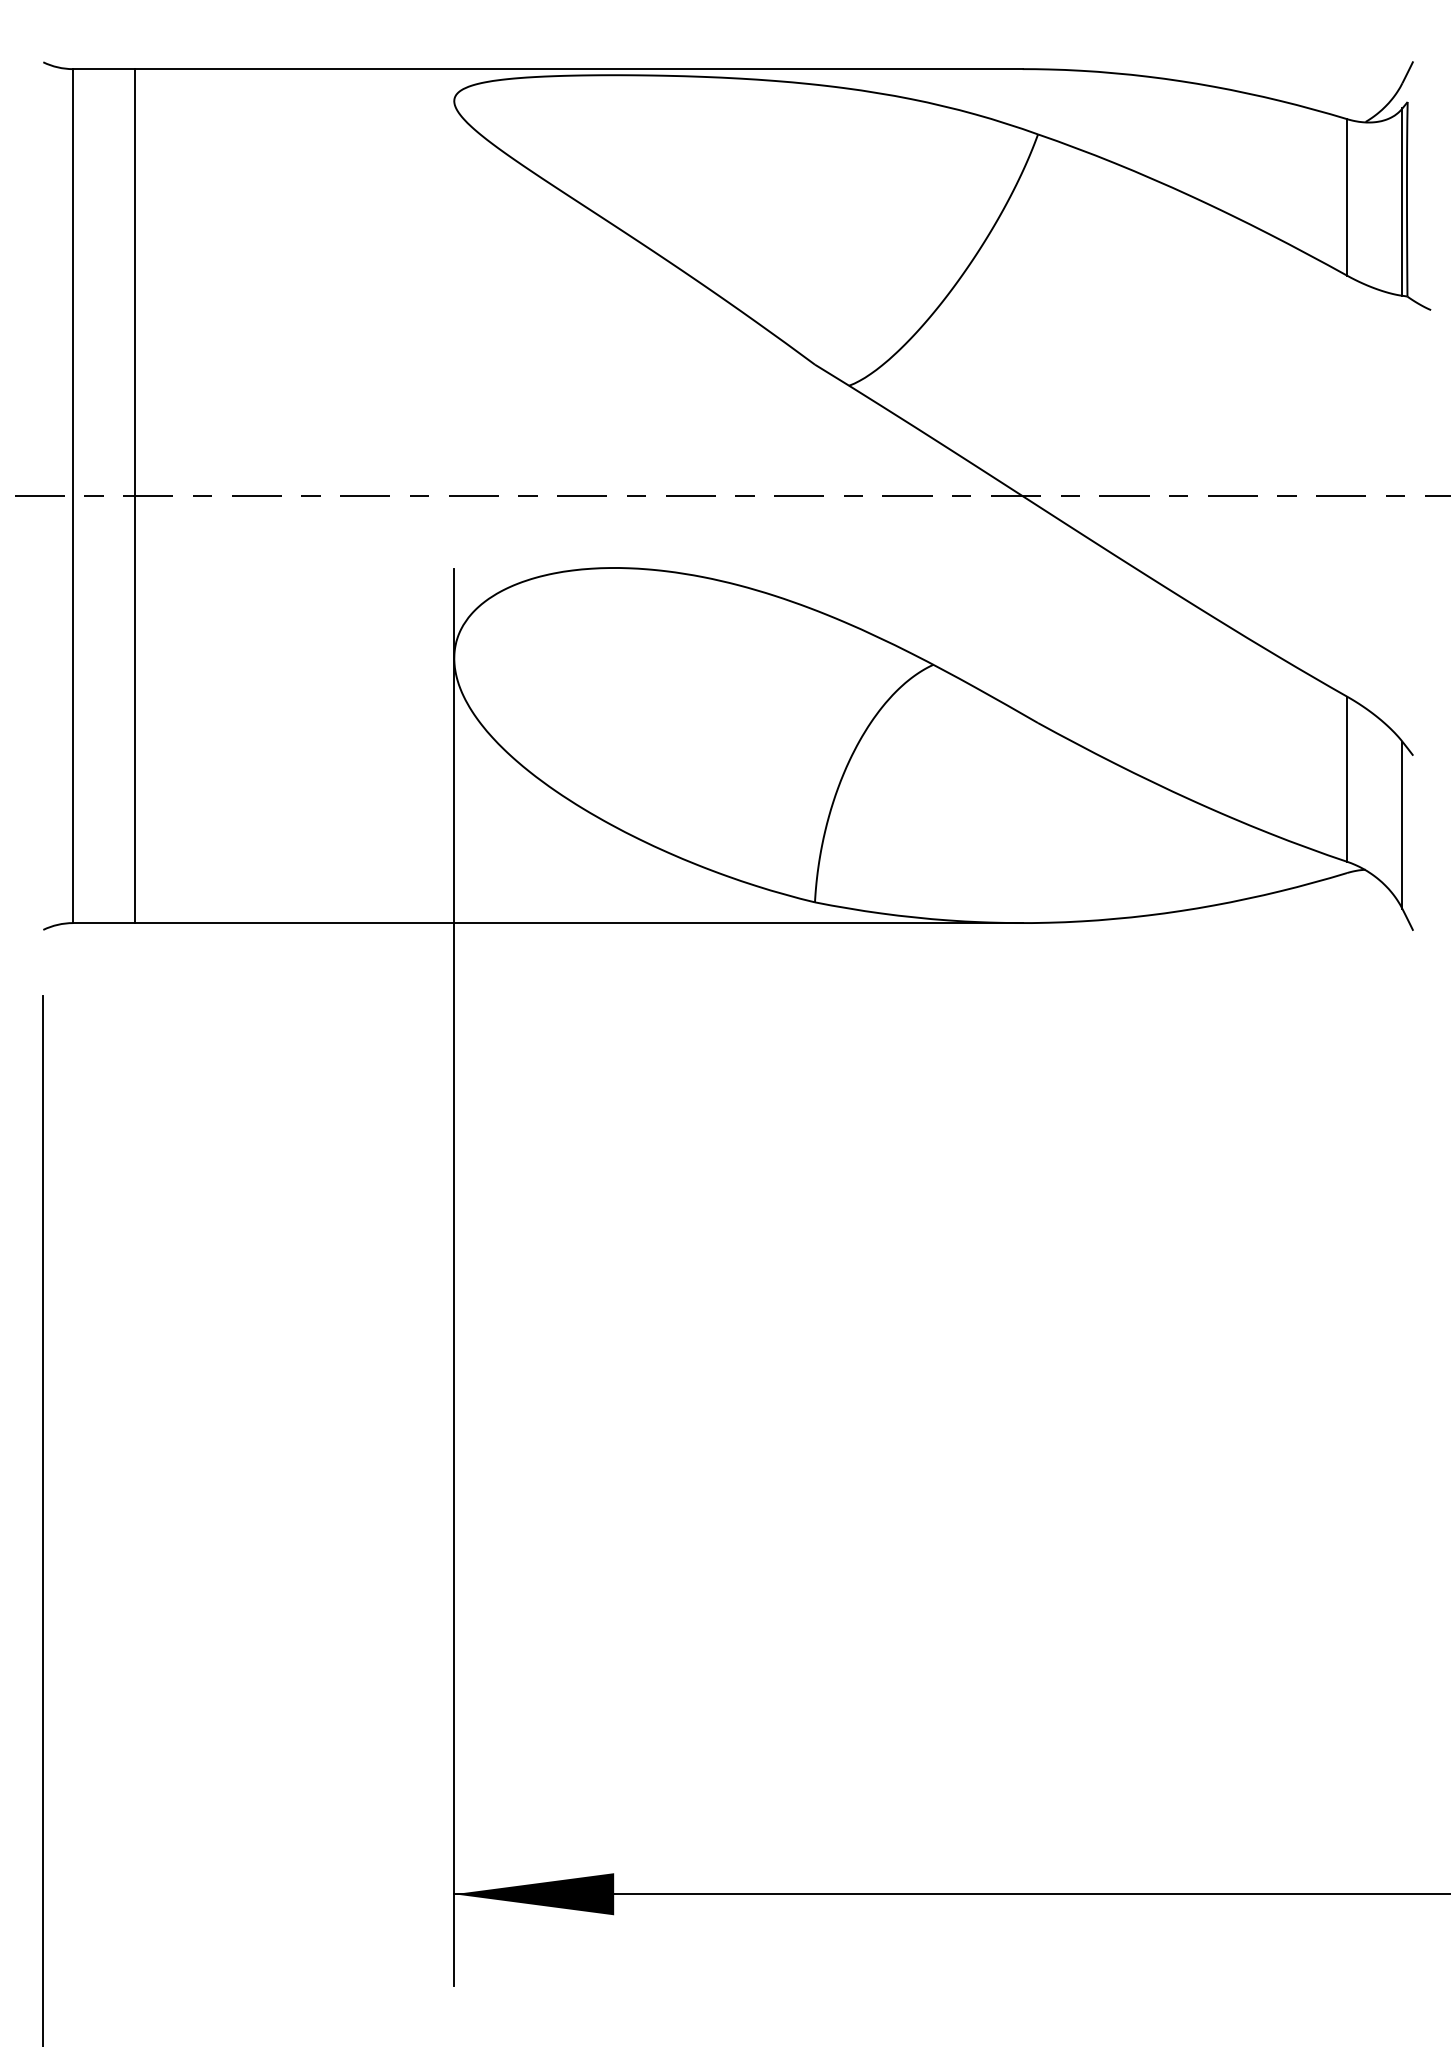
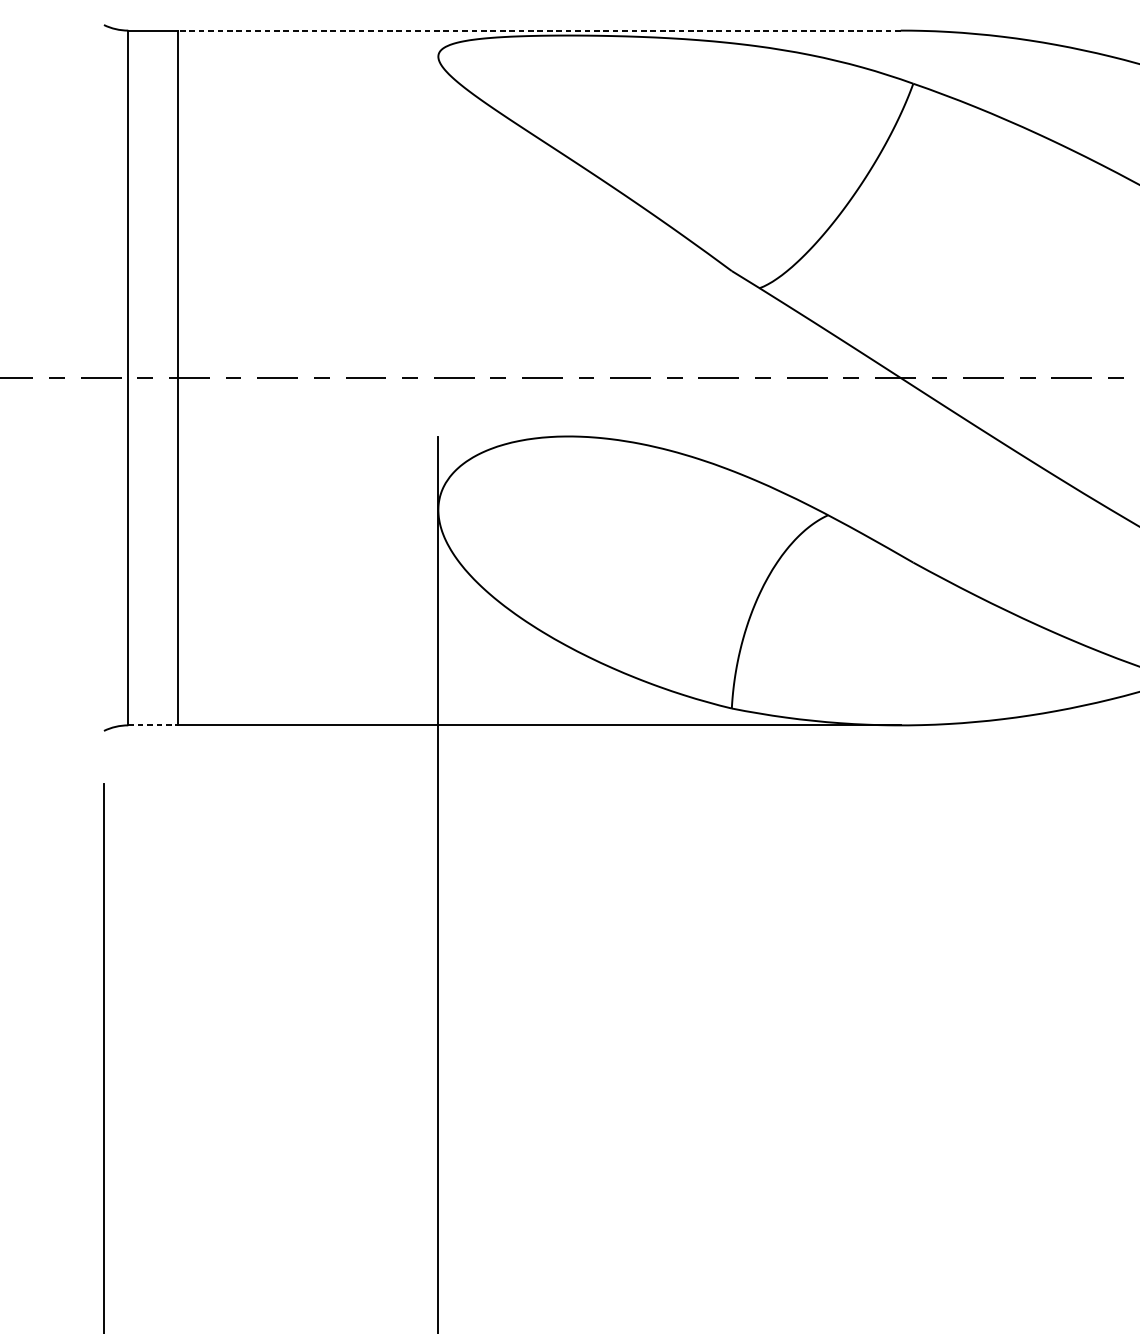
line: (578, 69) -> (539, 30), solid -> dashed
line: (103, 923) -> (152, 725), solid -> dashed

